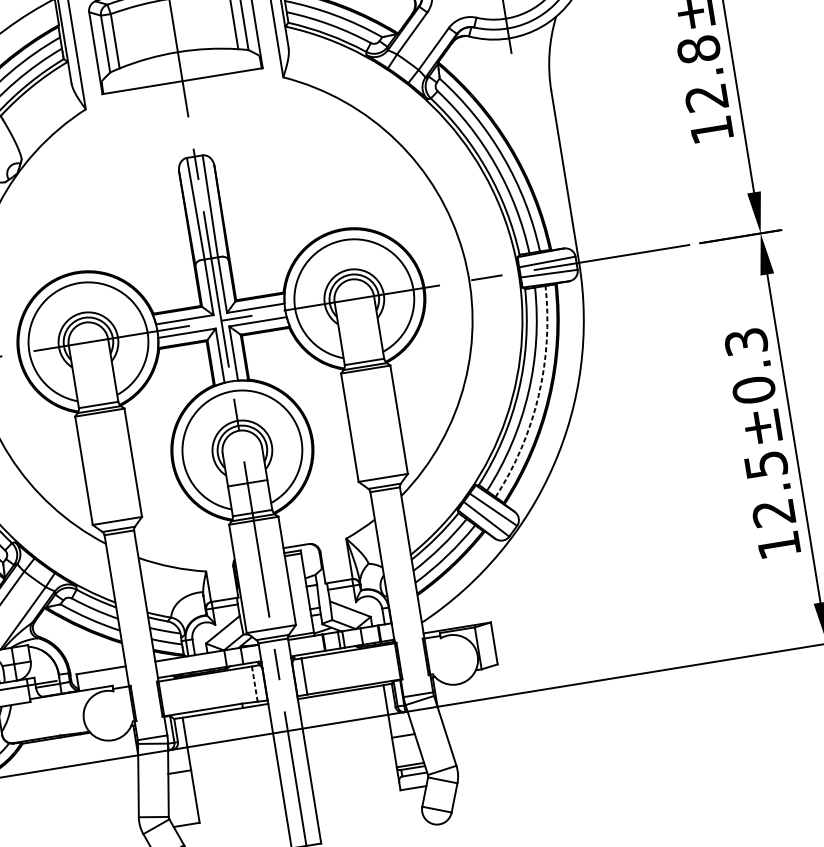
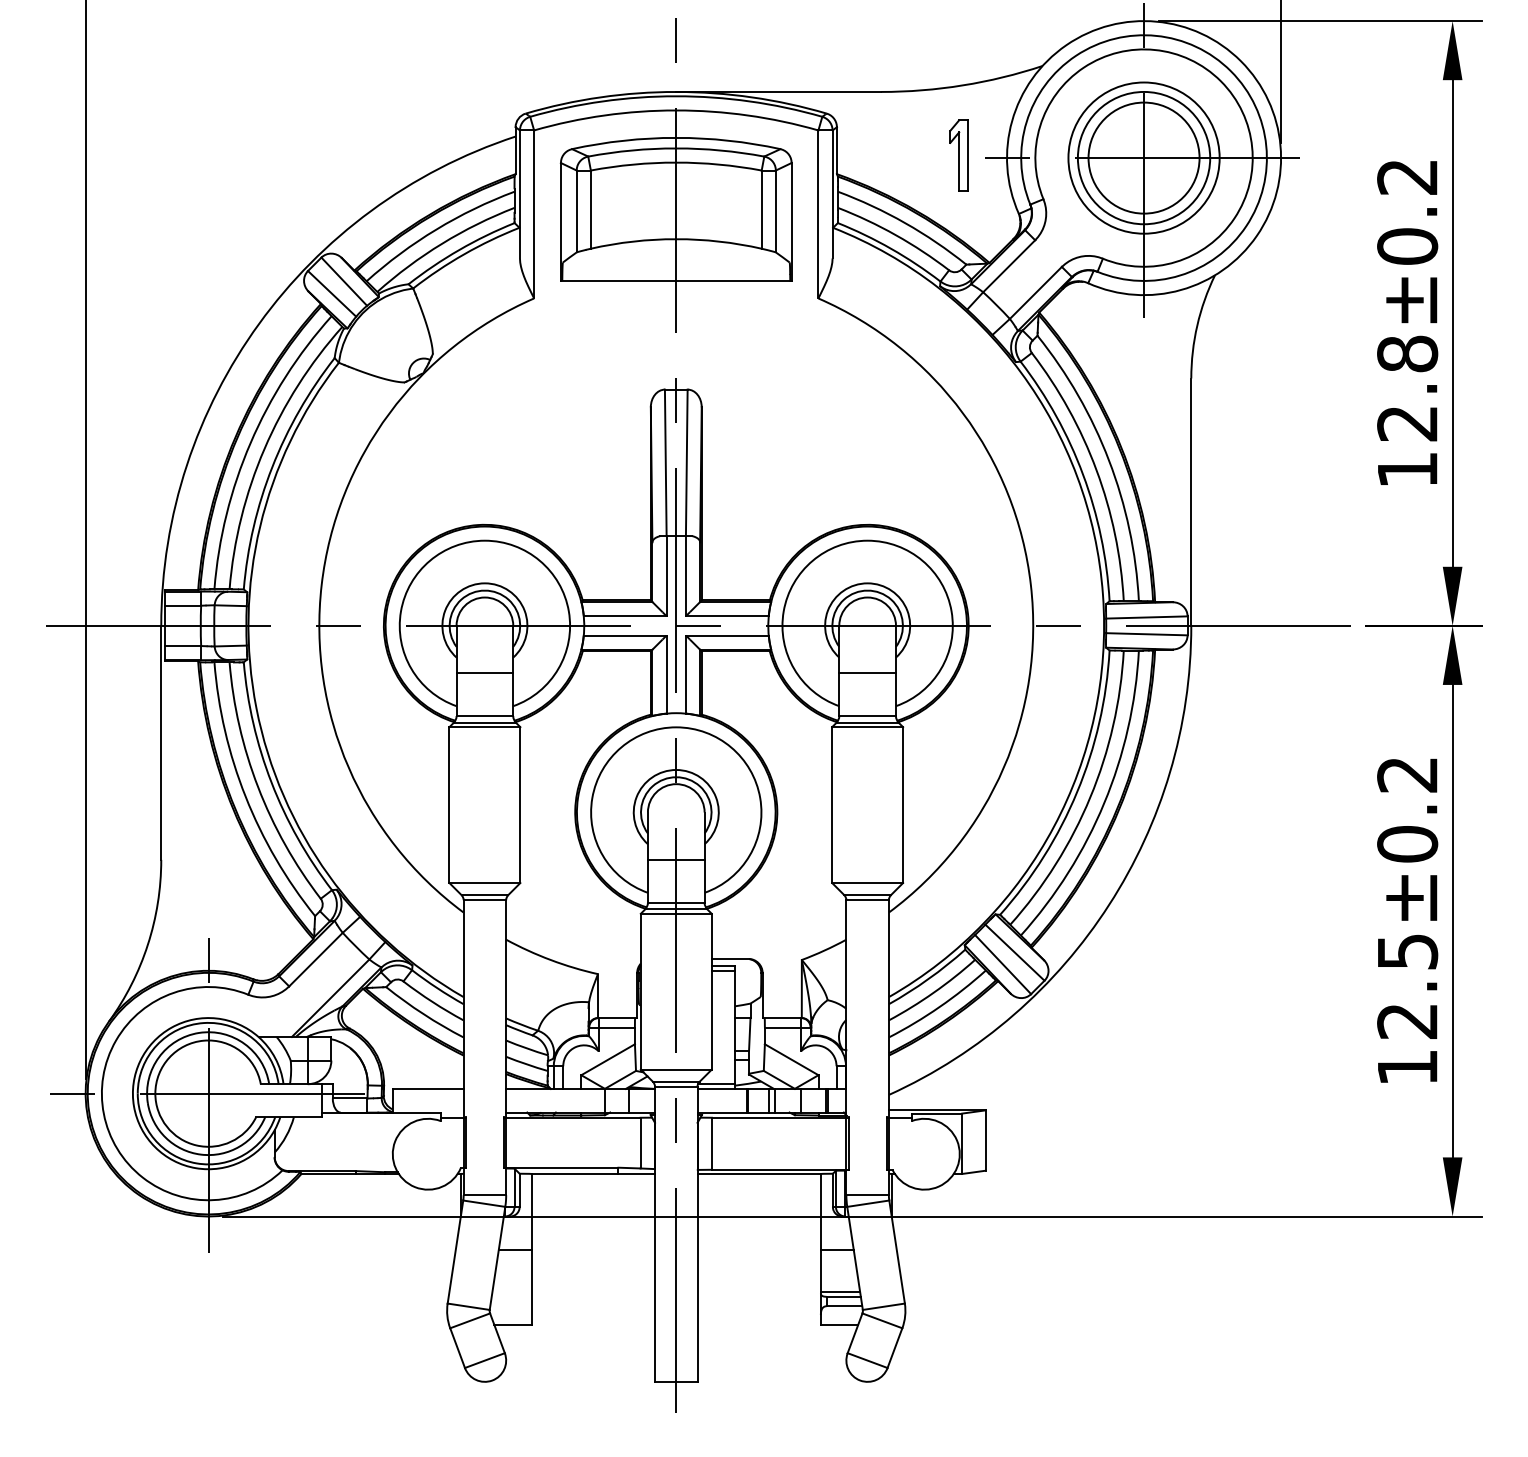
line: (359, 332) -> (867, 673), added
text: (746, 341) -> (1407, 774), 12.5±0.3 -> 12.5±0.2
line: (93, 375) -> (484, 673), added
arc: (538, 395) -> (1104, 803), dashed -> solid
line: (254, 684) -> (640, 1143), dashed -> solid

